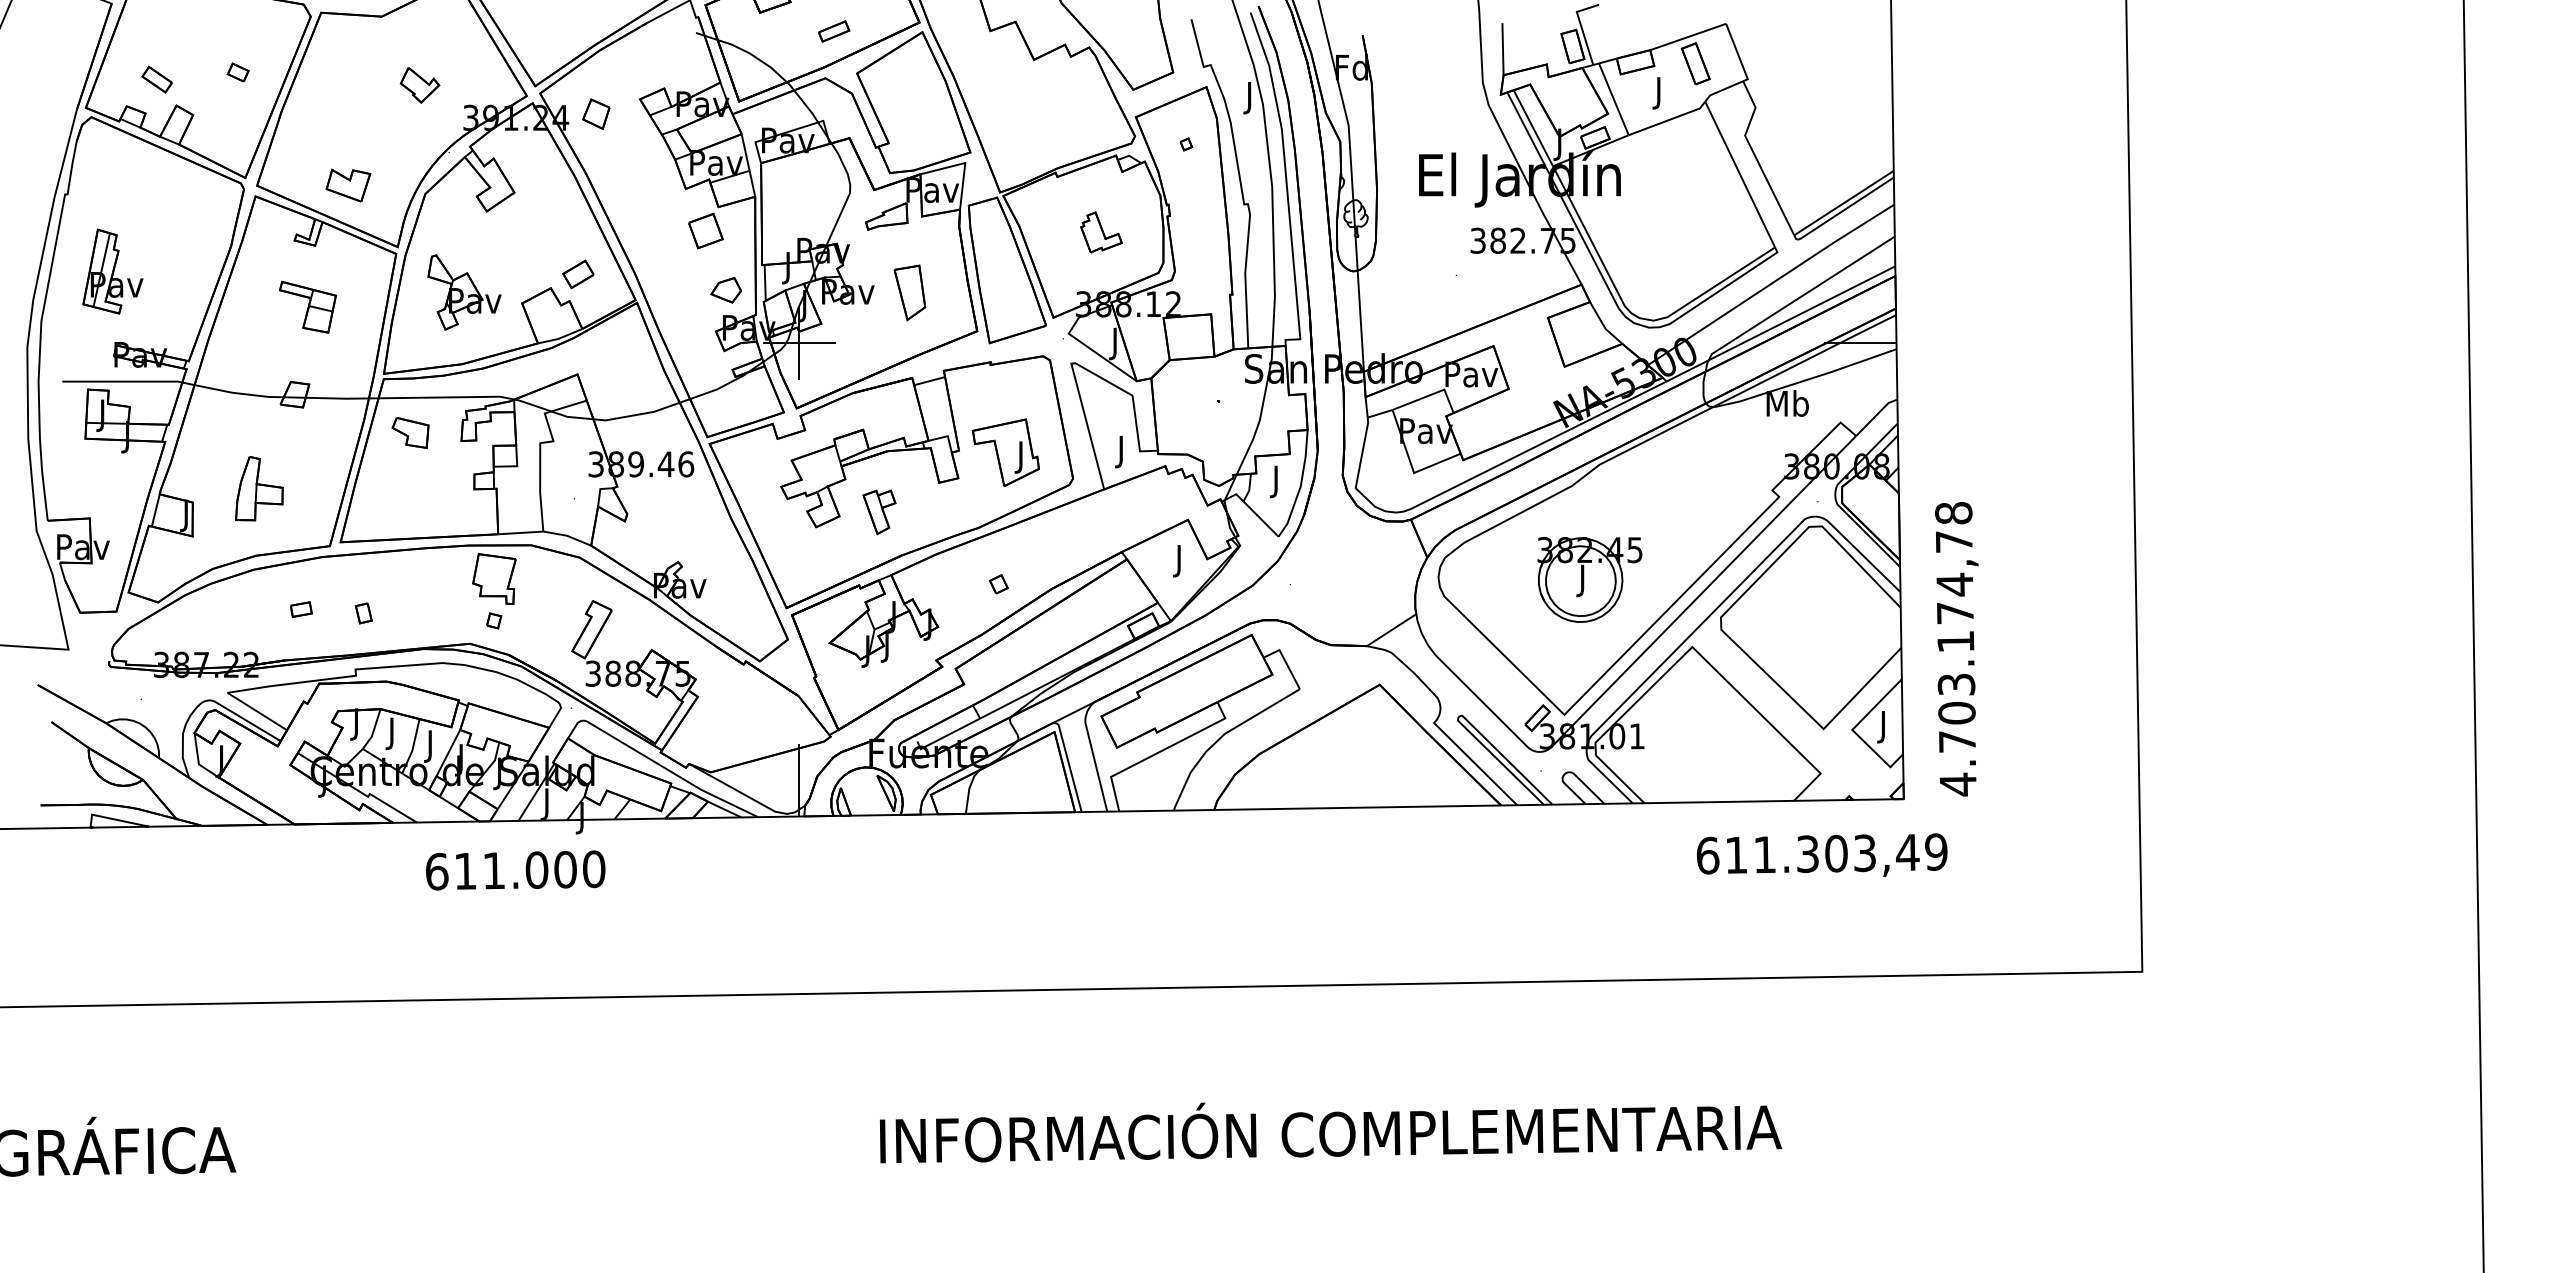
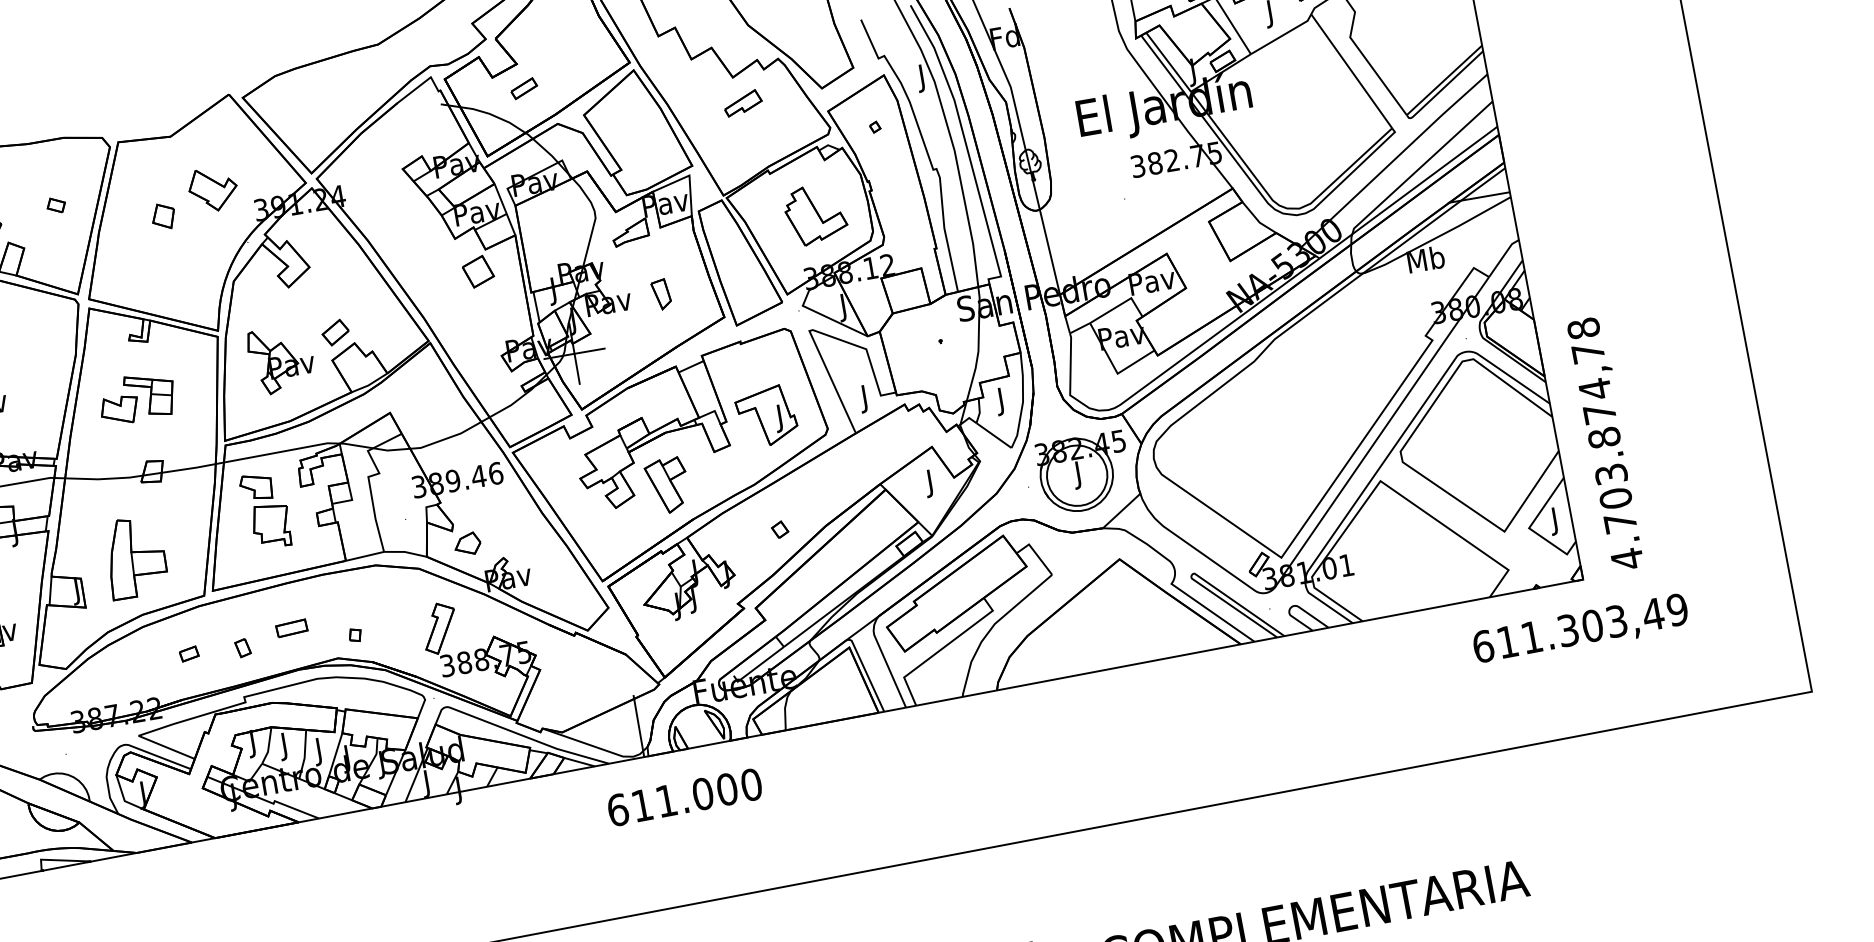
part: (834, 31) -> (524, 88), moved
part: (419, 85) -> (212, 189), size x1.43
part: (1040, 90) -> (742, 102), added
part: (596, 113) -> (163, 215), moved
part: (348, 185) -> (120, 410), moved
part: (1101, 232) -> (815, 214), size x1.67
part: (578, 274) -> (335, 332), moved
part: (725, 290) -> (467, 544), moved
part: (909, 293) -> (661, 295), size x0.62
part: (259, 488) -> (135, 556), size x1.43
part: (879, 512) -> (667, 486), size x1.43
part: (494, 578) -> (271, 525), moved
part: (1589, 579) -> (1084, 473), moved
part: (422, 600) -> (291, 628), added
text: (1955, 641) -> (1604, 437), 4.703.174,78 -> 4.703.874,78
text: (1822, 854) -> (1580, 628), moved
text: (515, 870) -> (684, 797), moved

